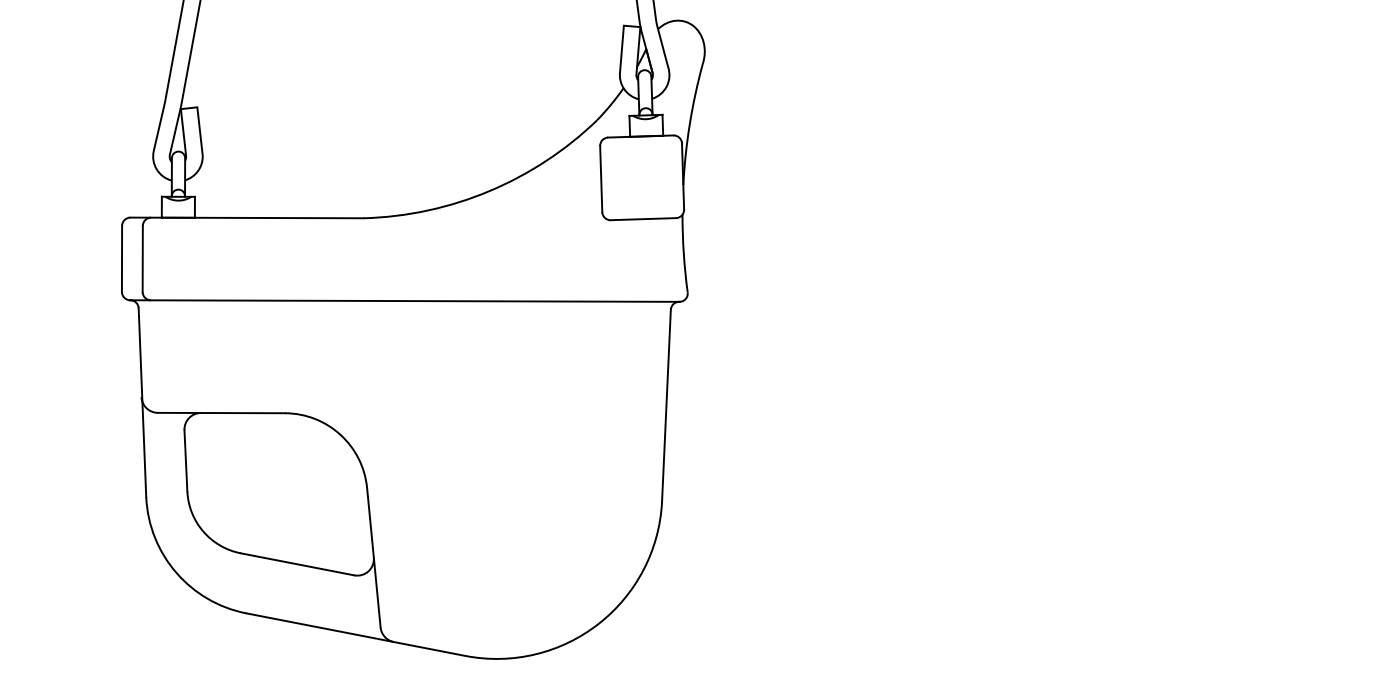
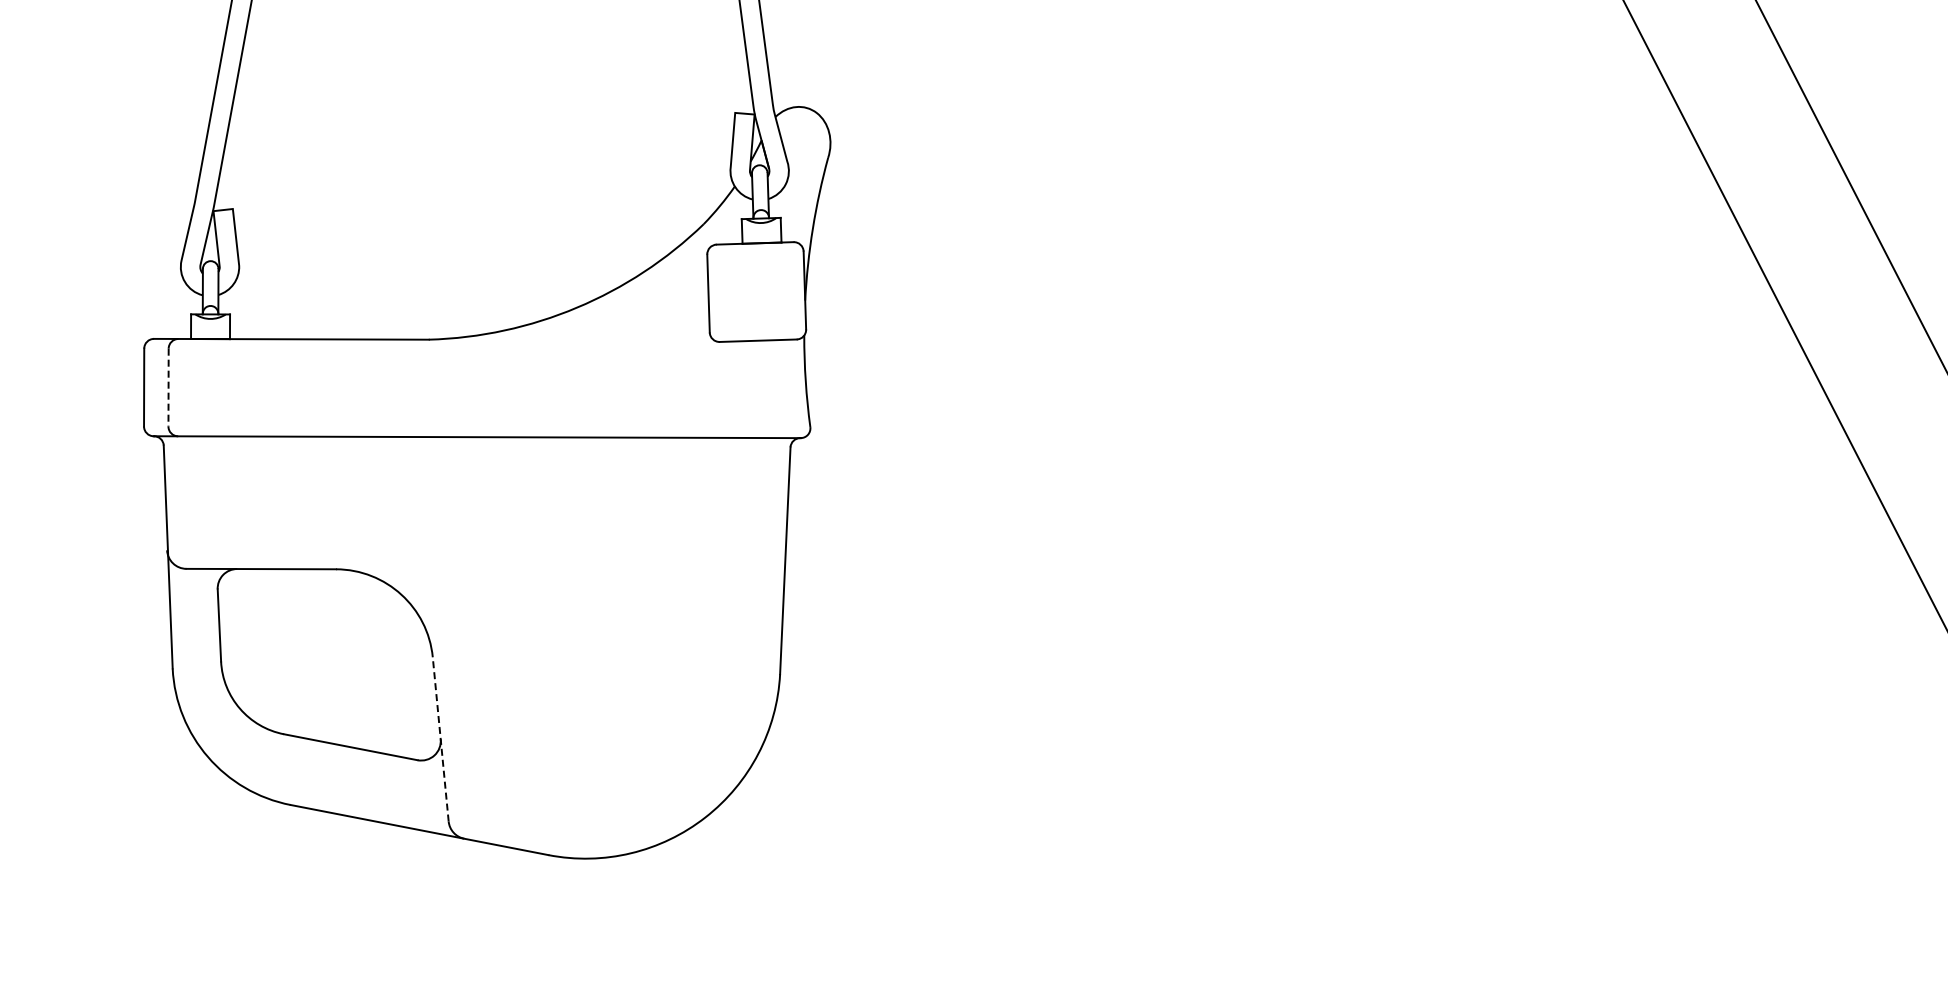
line: (142, 258) -> (168, 387), solid -> dashed
line: (373, 556) -> (440, 738), solid -> dashed

